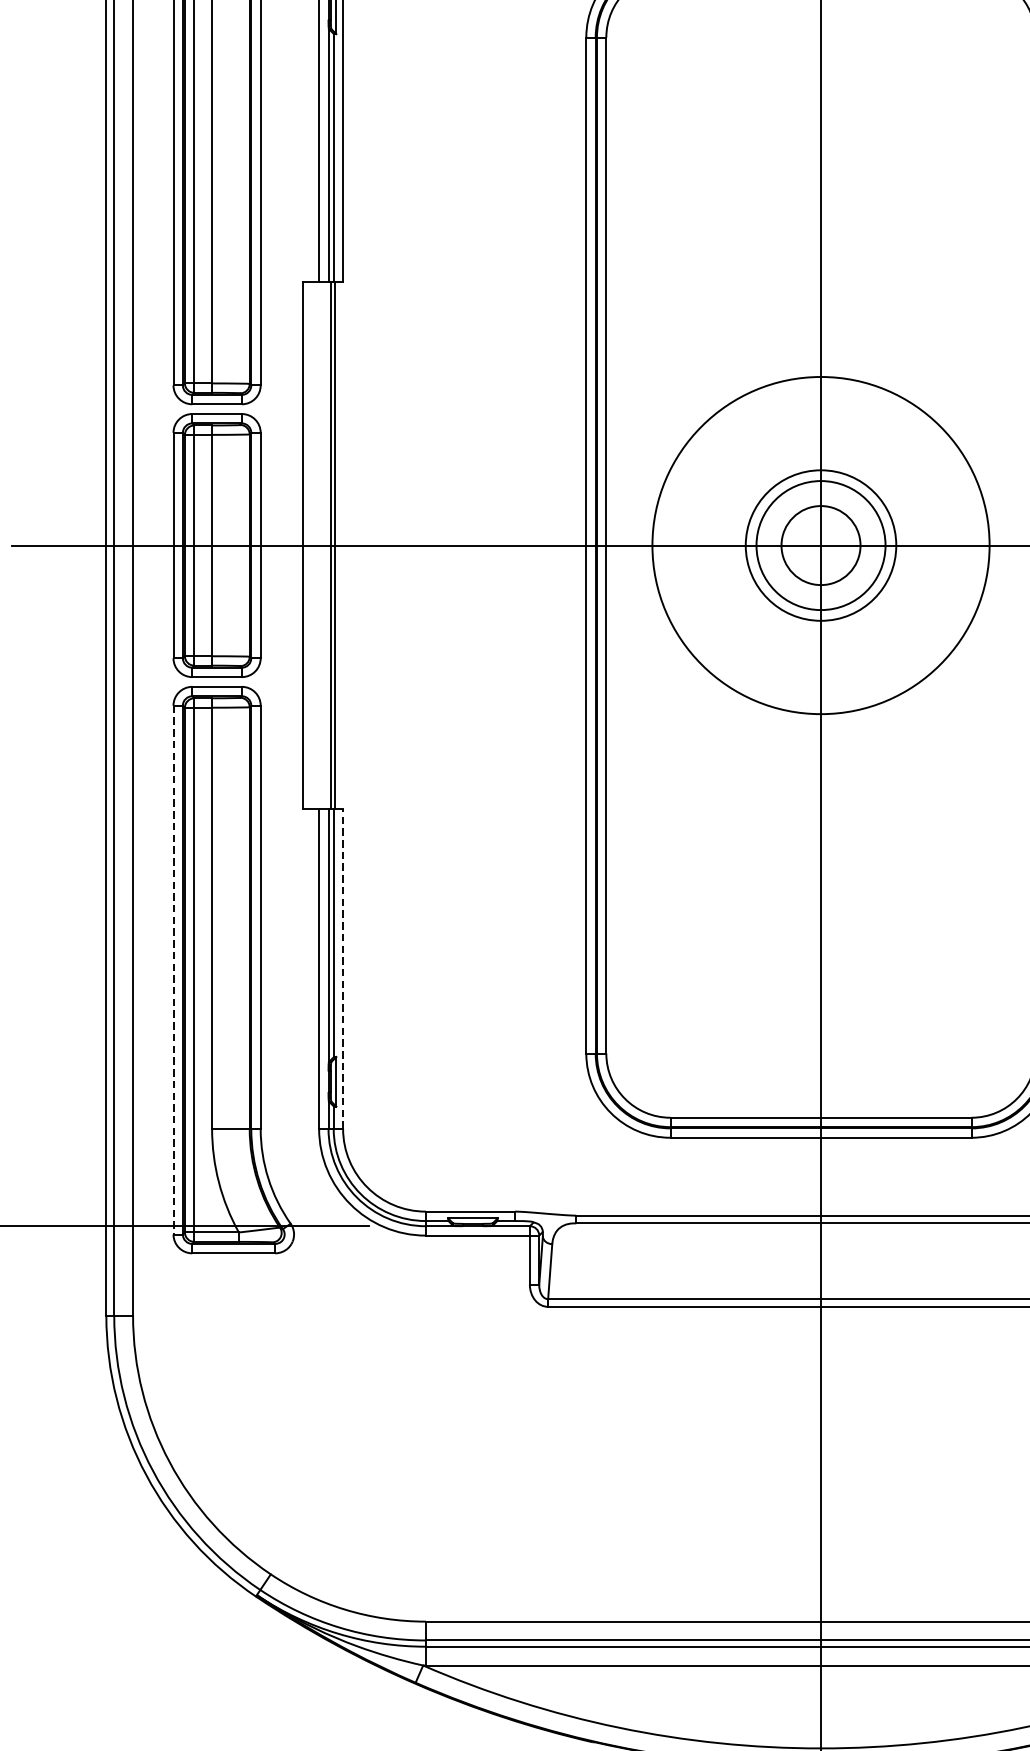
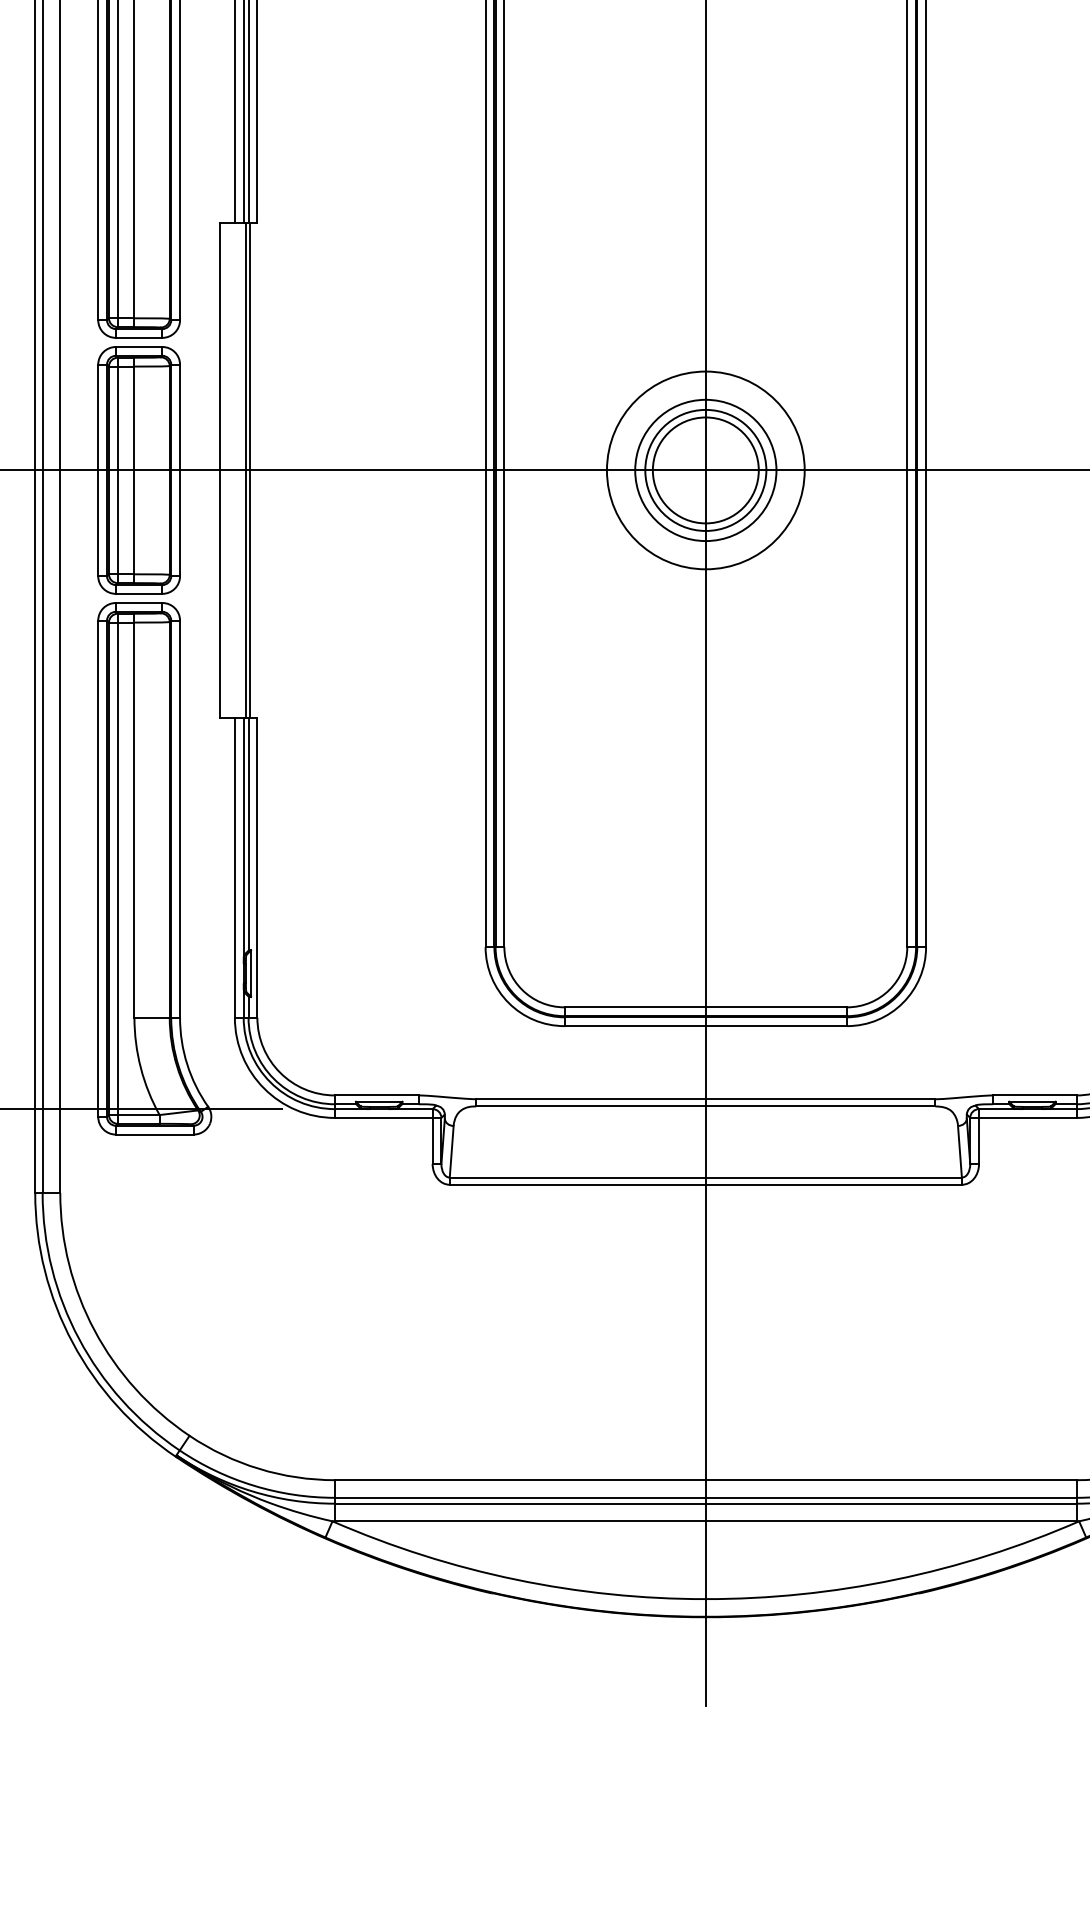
circle: (820, 545) -> (705, 470), size x0.62
circle: (820, 545) -> (705, 470), size x1.43
line: (343, 968) -> (257, 867), dashed -> solid
line: (173, 970) -> (98, 869), dashed -> solid

